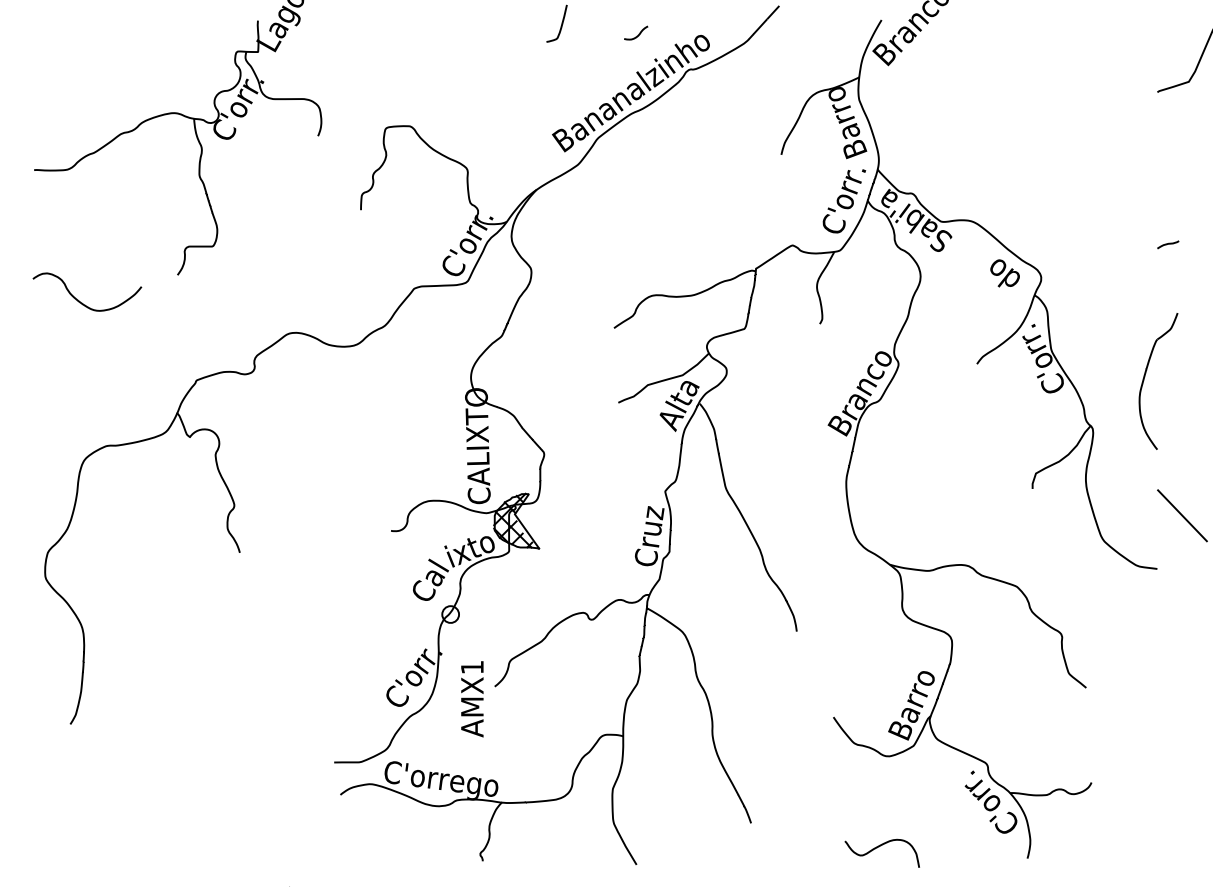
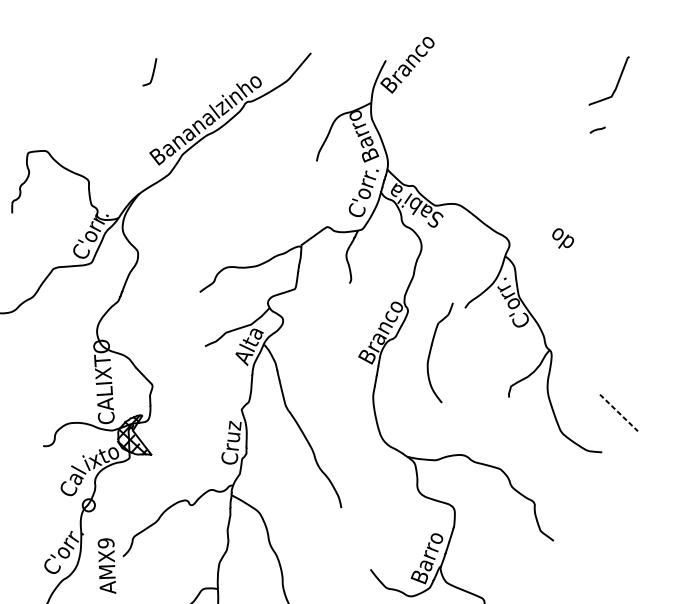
curve: (638, 34) -> (209, 77), removed
curve: (1168, 244) -> (597, 129), moved
text: (1004, 273) -> (562, 238), moved
part: (1145, 377) -> (431, 350), moved
line: (1182, 516) -> (619, 413), solid -> dashed
text: (471, 667) -> (105, 543), AMX1 -> AMX9

